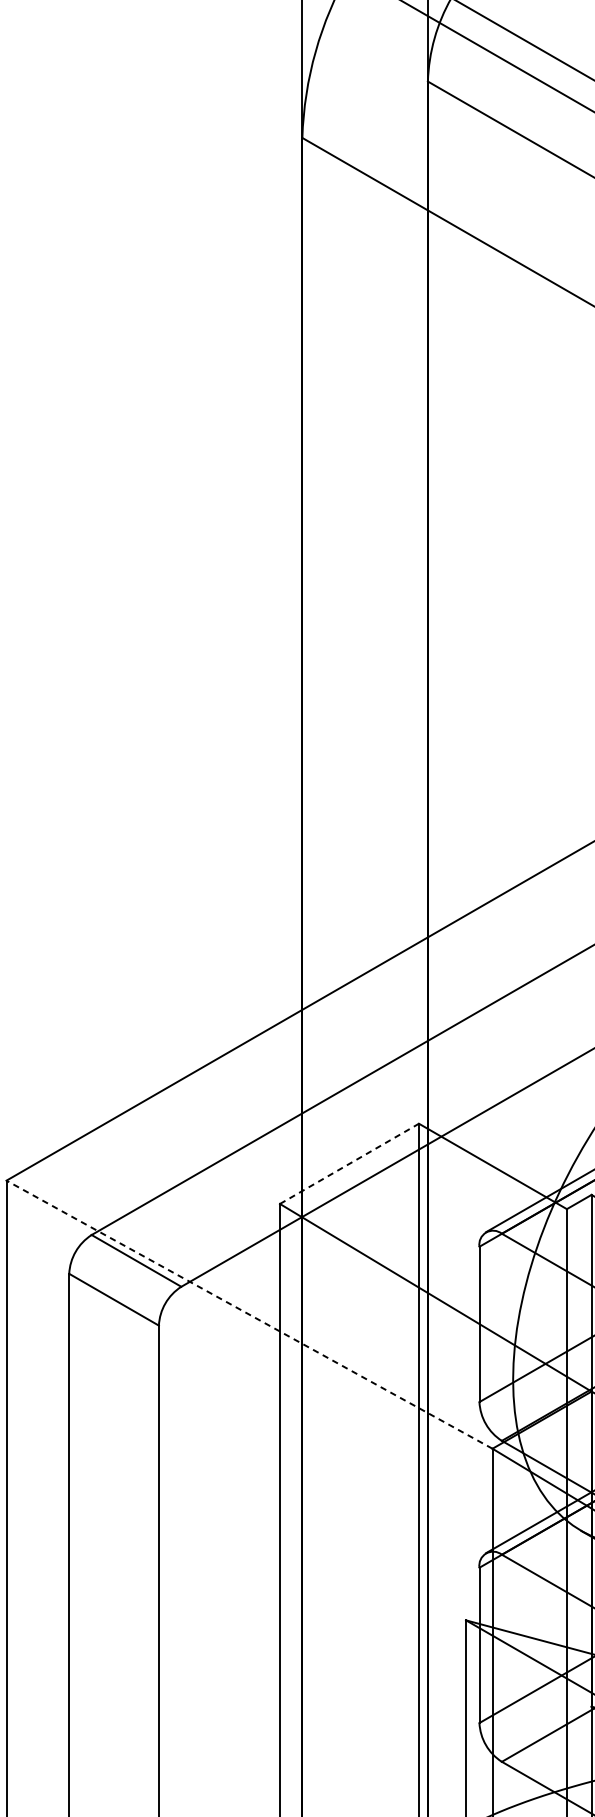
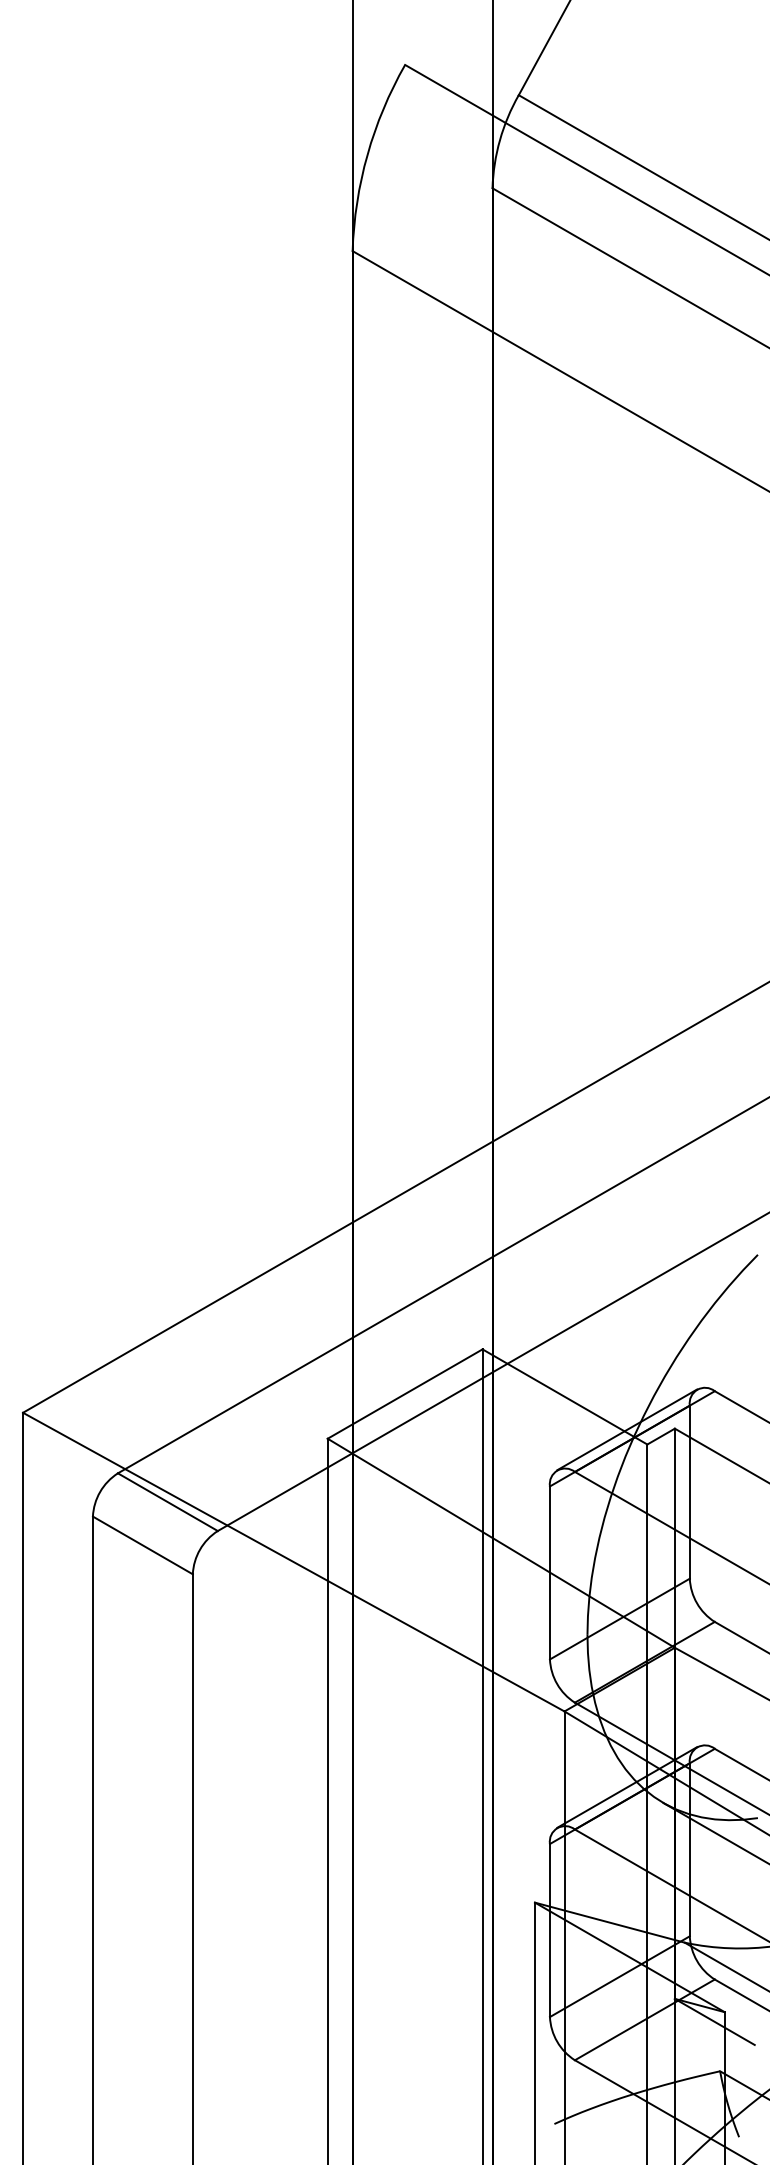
line: (349, 1163) -> (405, 1393), dashed -> solid
line: (249, 1314) -> (293, 1561), dashed -> solid

